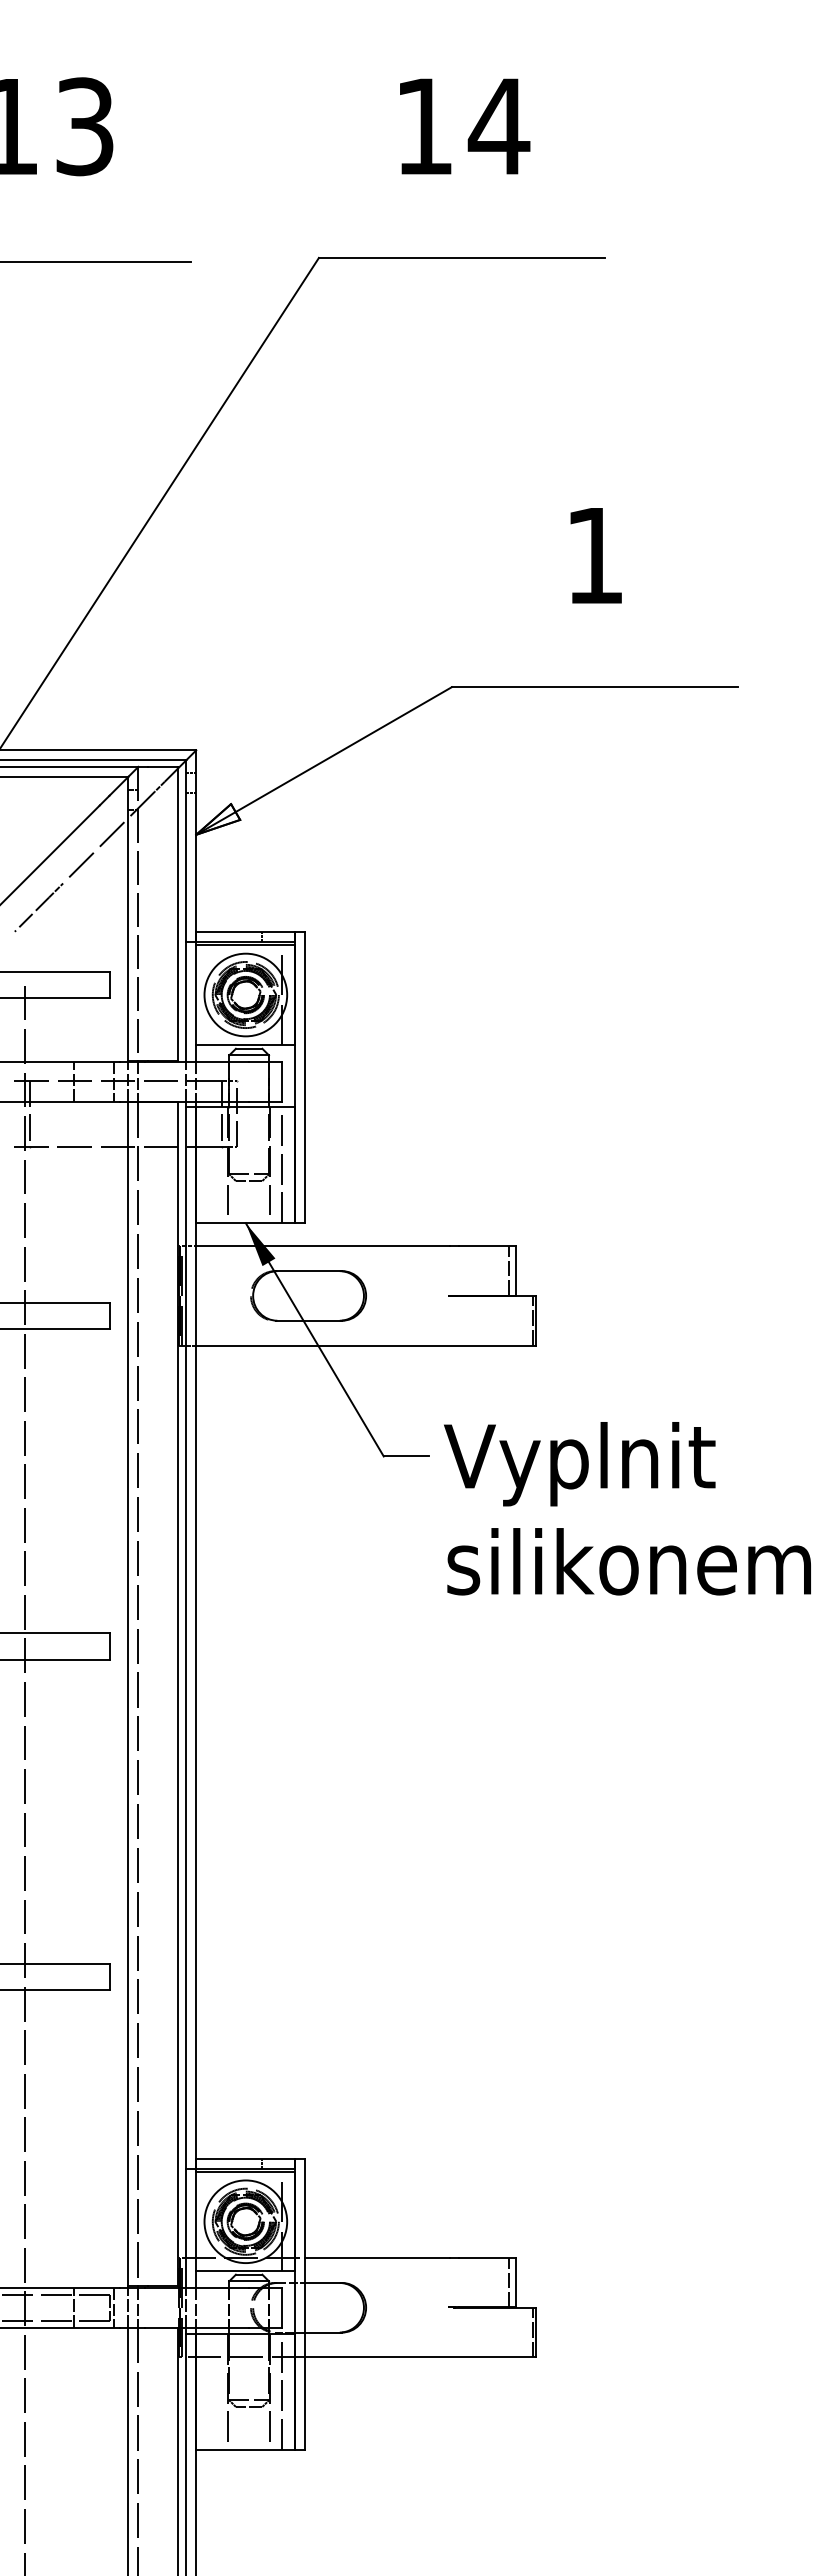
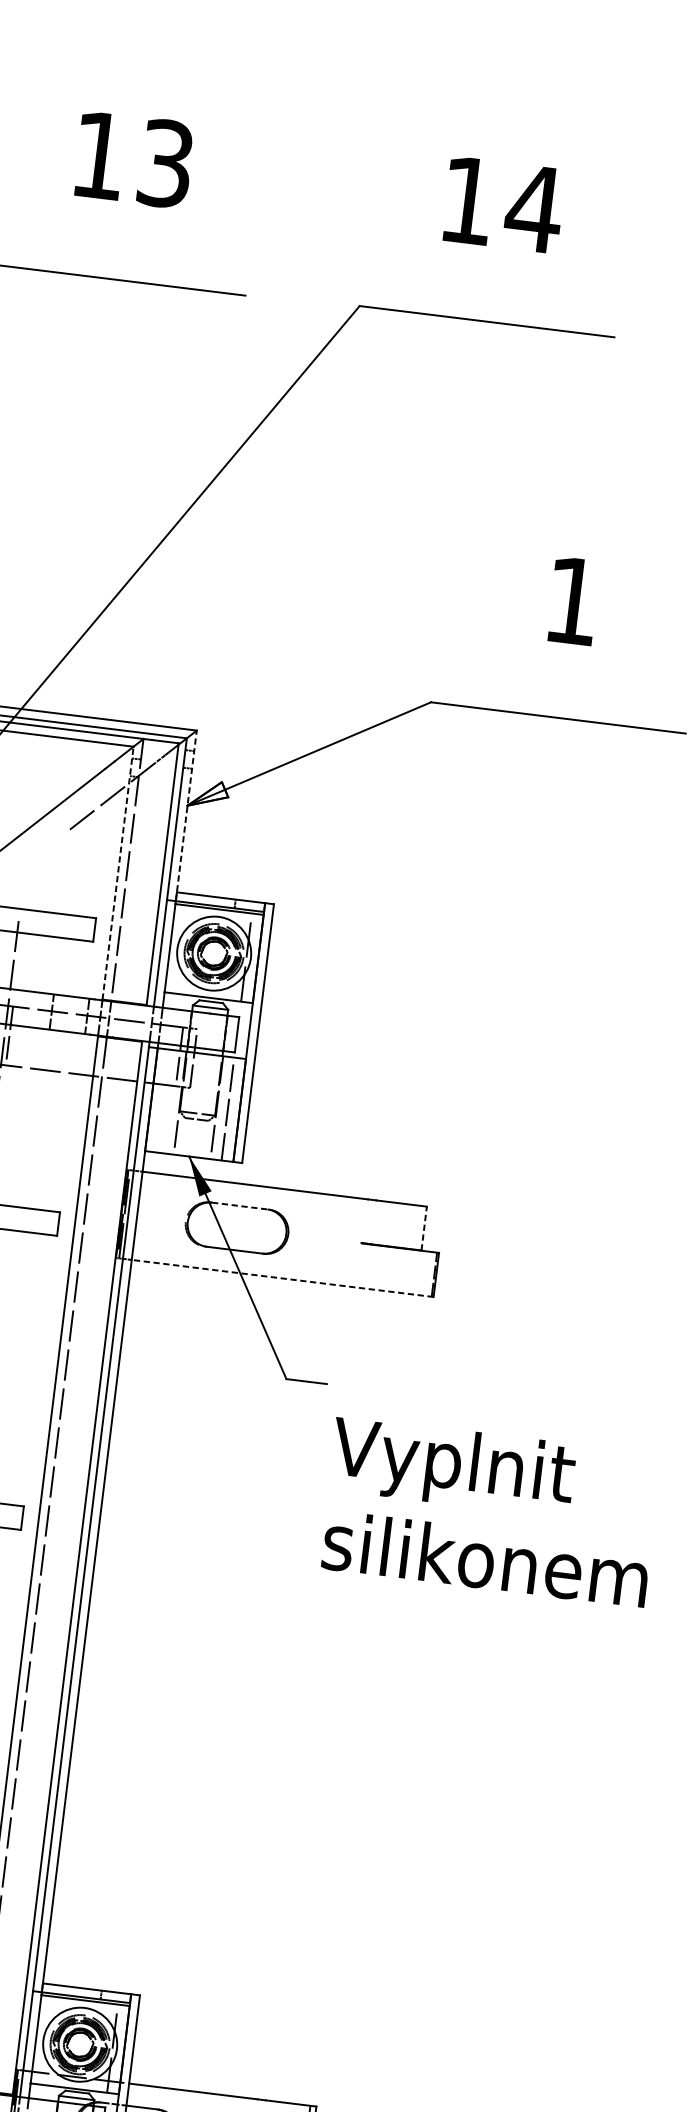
line: (196, 846) -> (186, 816), solid -> dashed
line: (38, 907) -> (39, 853), removed
line: (128, 918) -> (118, 872), solid -> dashed
line: (509, 1270) -> (418, 1227), removed
line: (515, 1270) -> (423, 1228), solid -> dashed
line: (310, 1271) -> (241, 1206), solid -> dashed
line: (365, 1345) -> (282, 1278), solid -> dashed
text: (627, 1508) -> (490, 1511), moved

